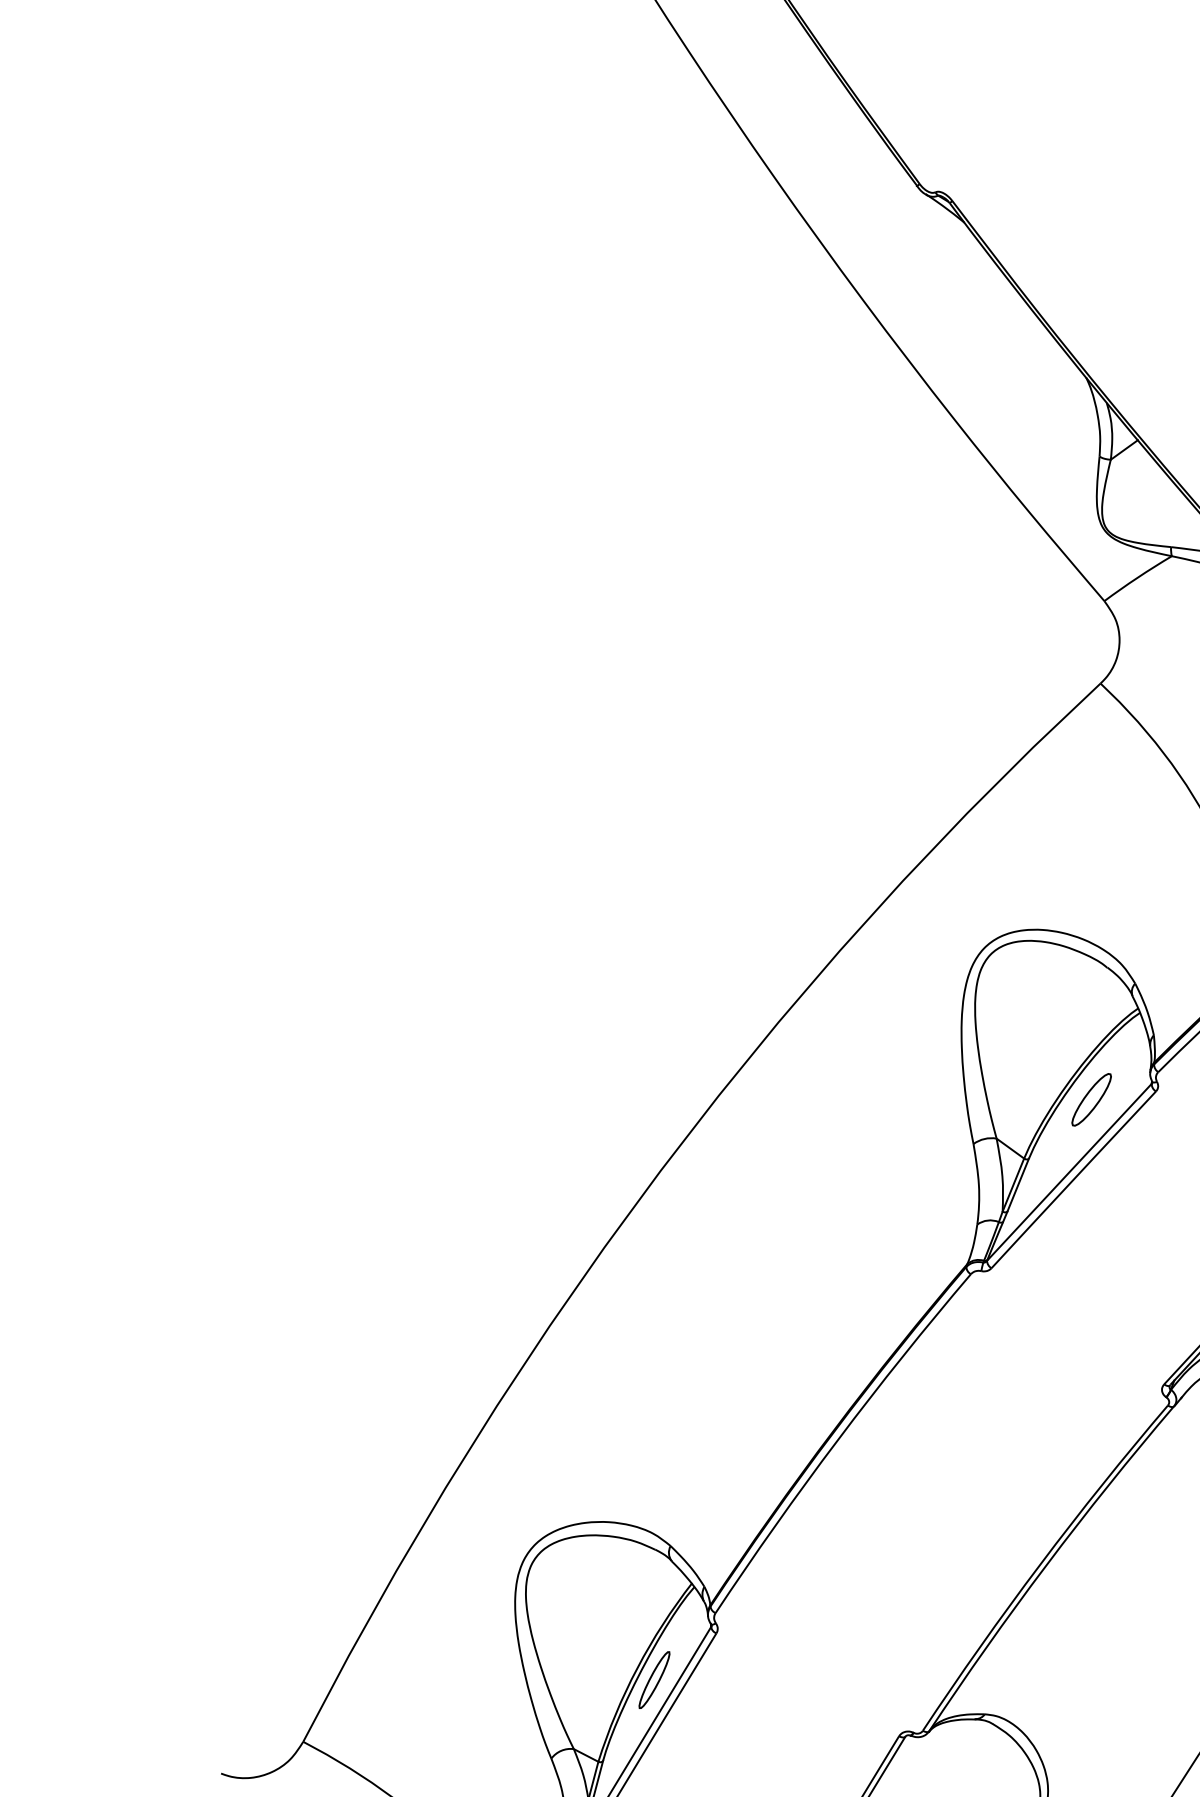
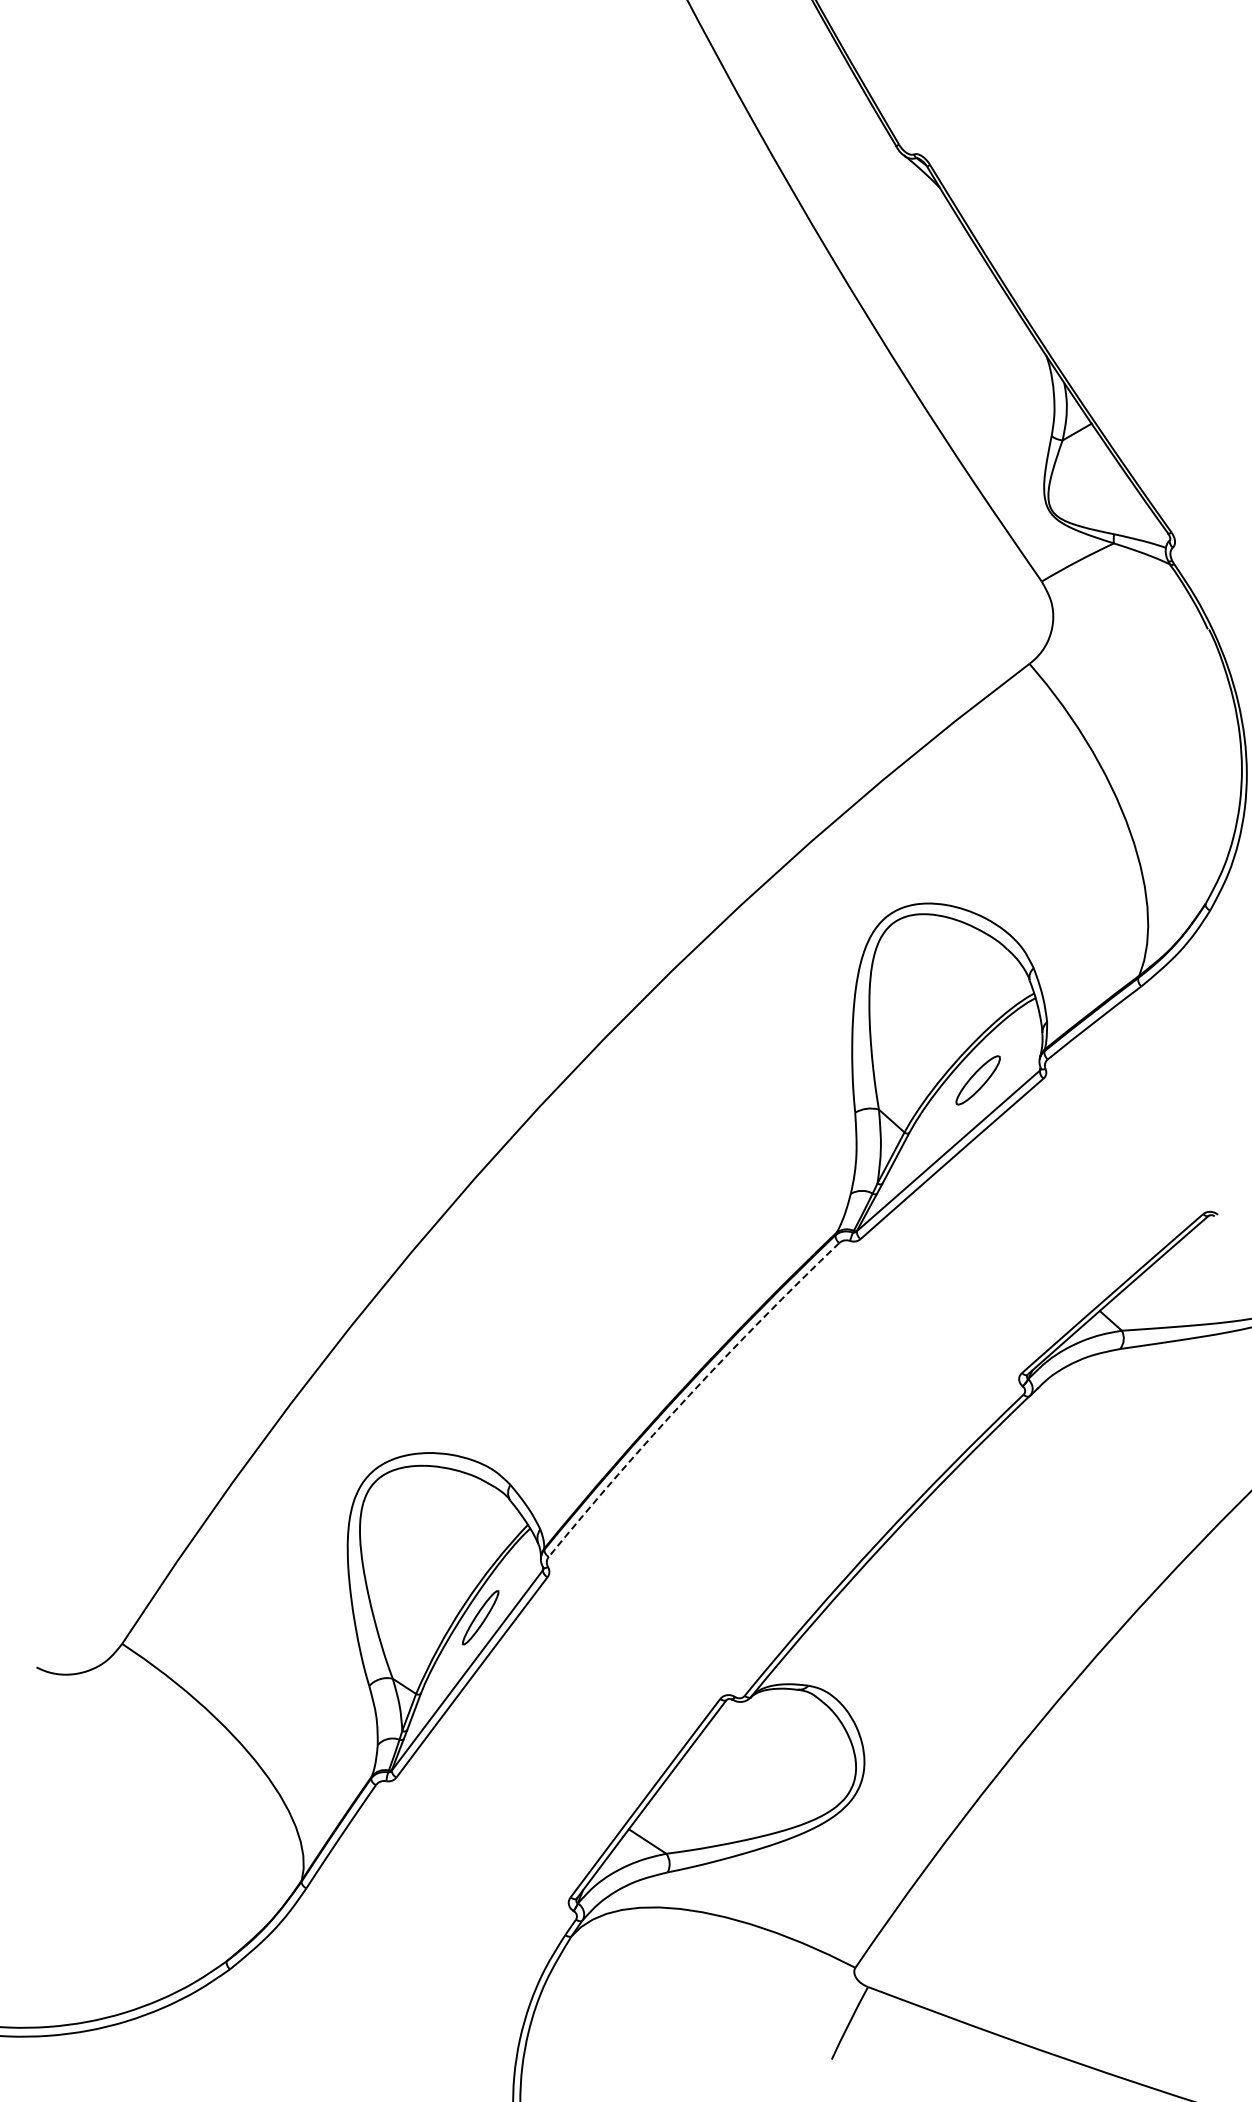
arc: (838, 1439) -> (689, 1395), solid -> dashed

